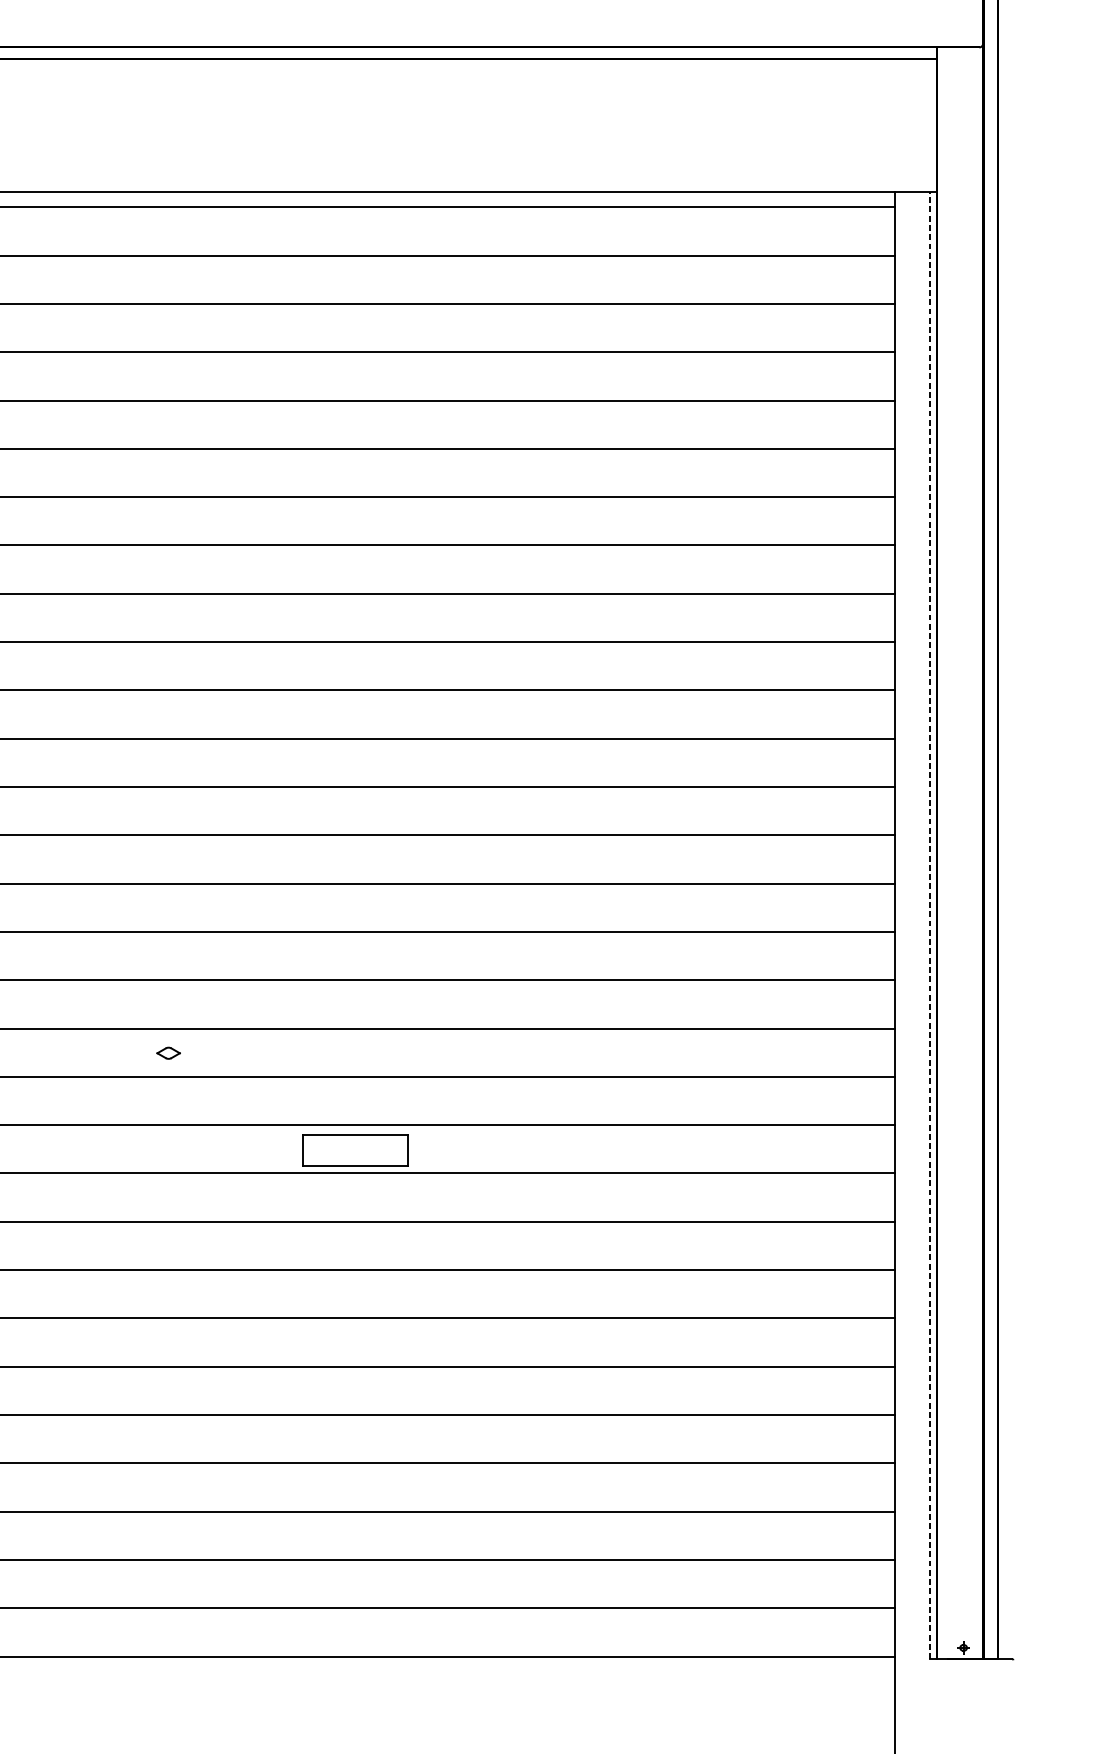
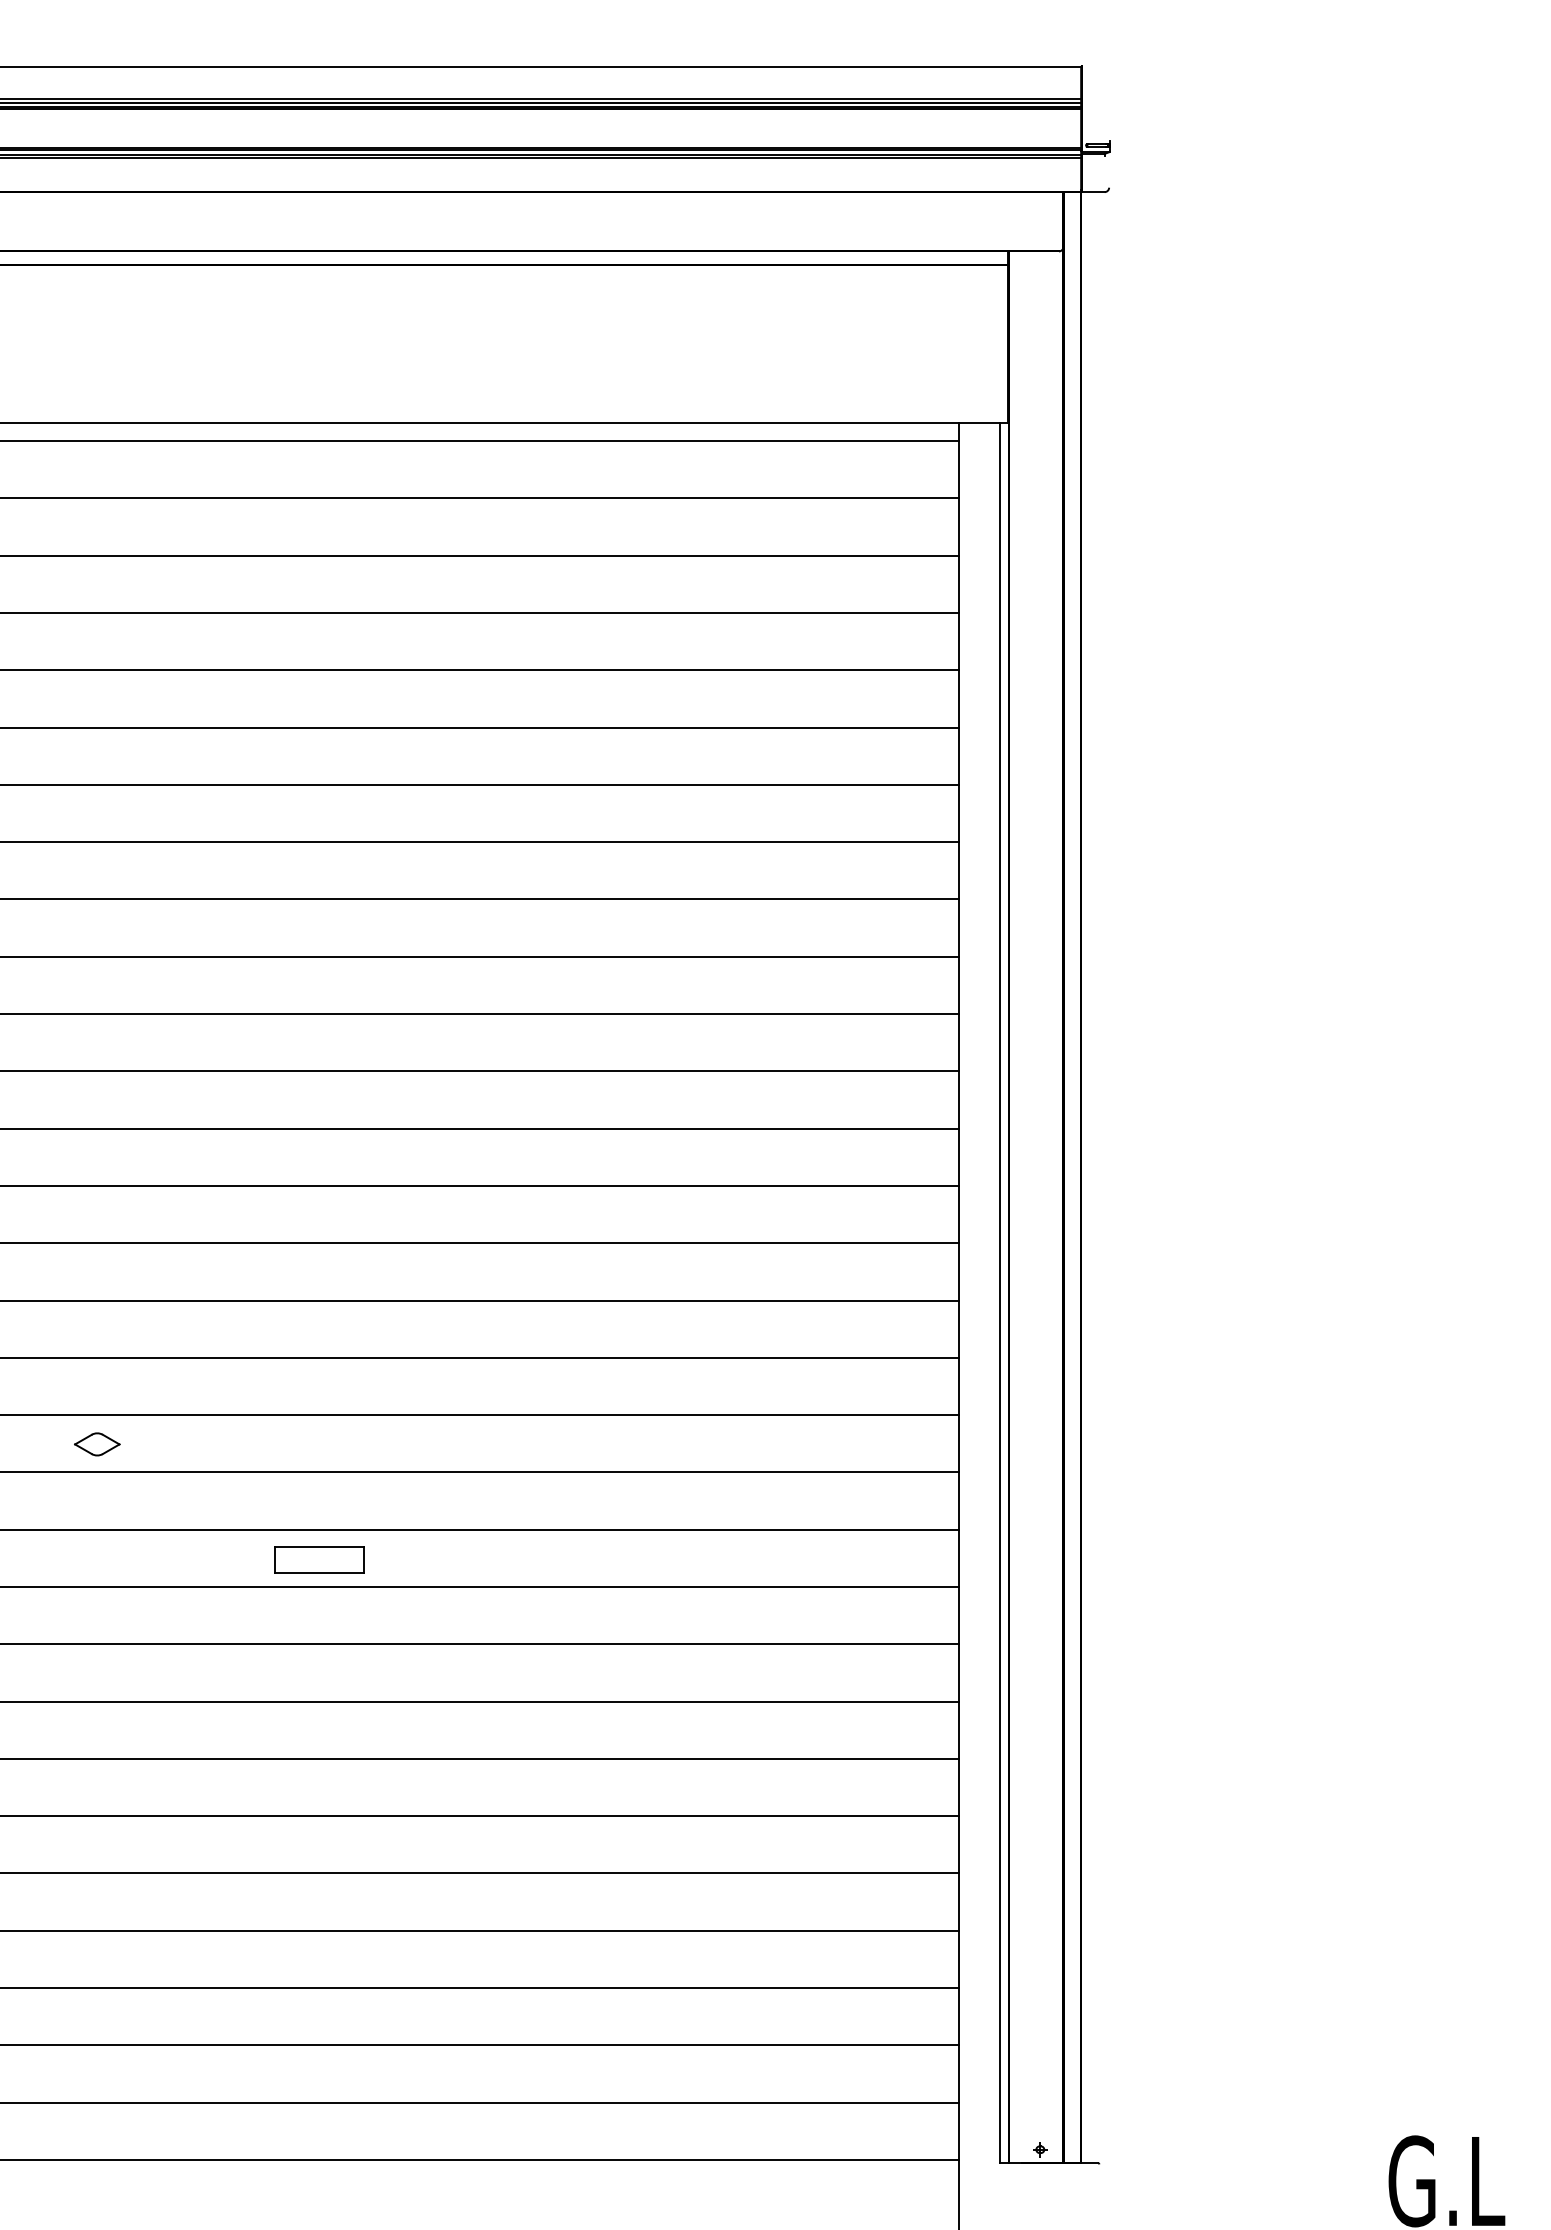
line: (930, 926) -> (1000, 1293), dashed -> solid
part: (168, 1053) -> (97, 1444), size x1.67
part: (355, 1150) -> (319, 1559), size x0.71

